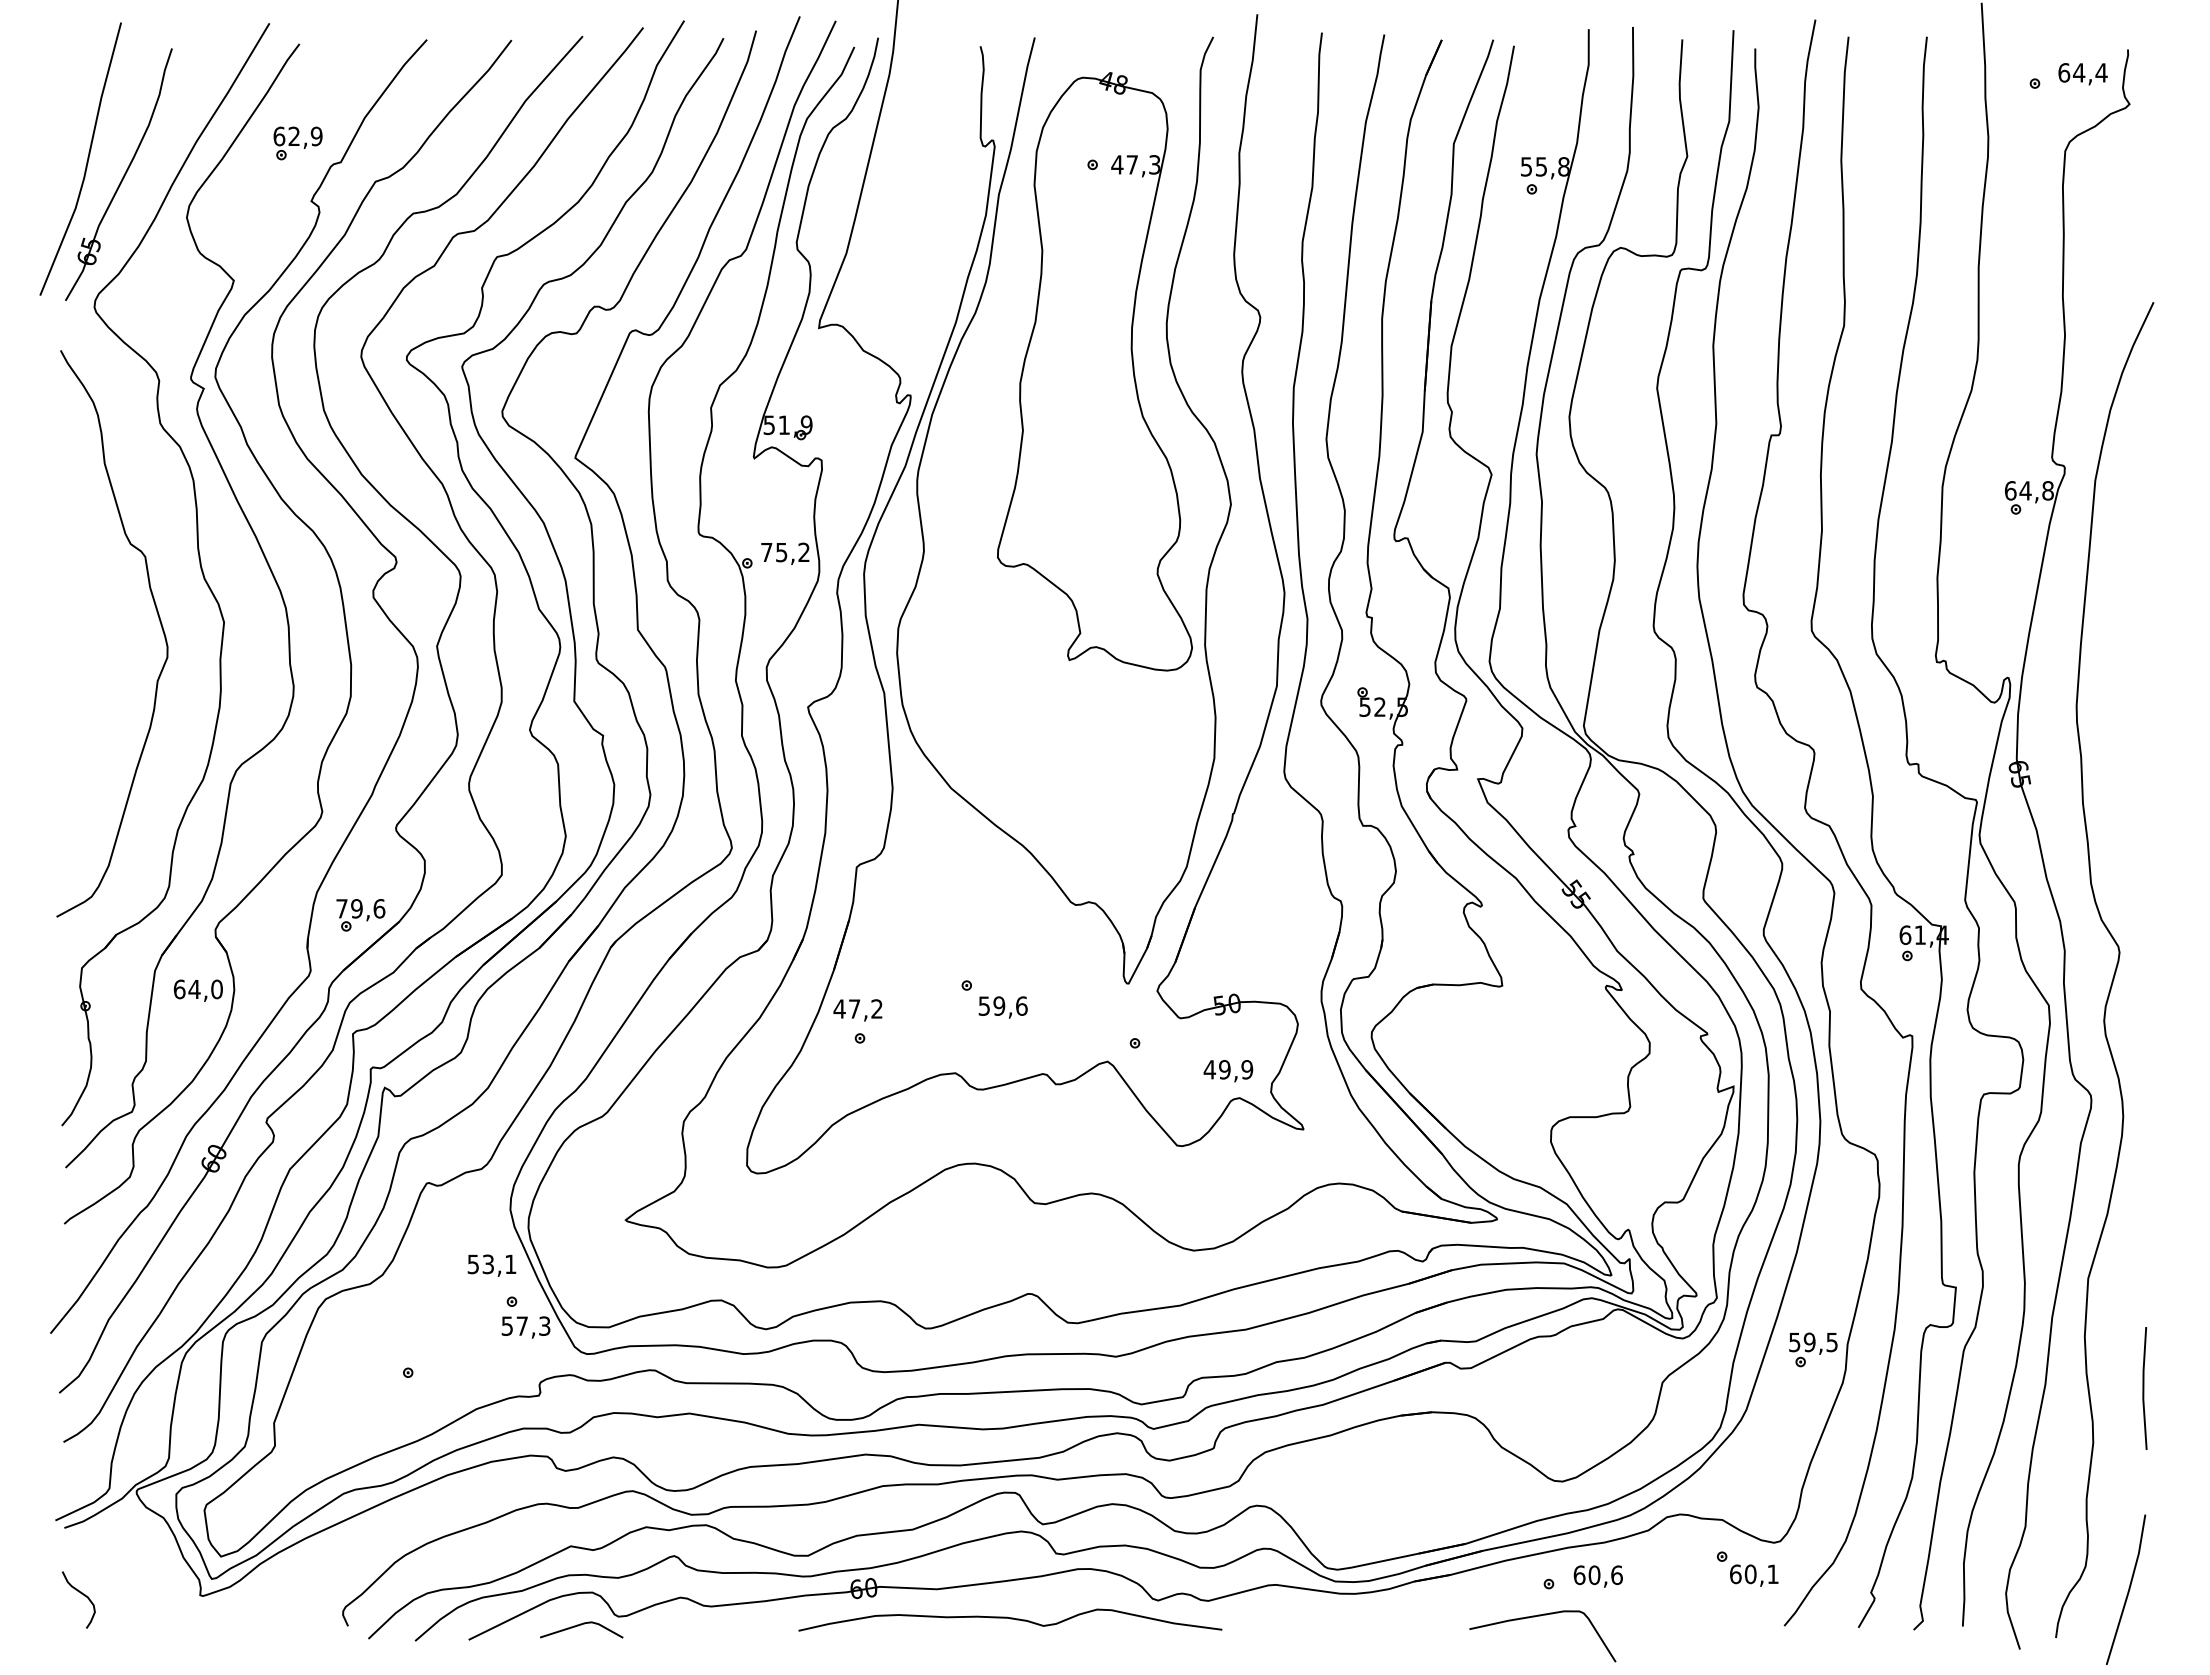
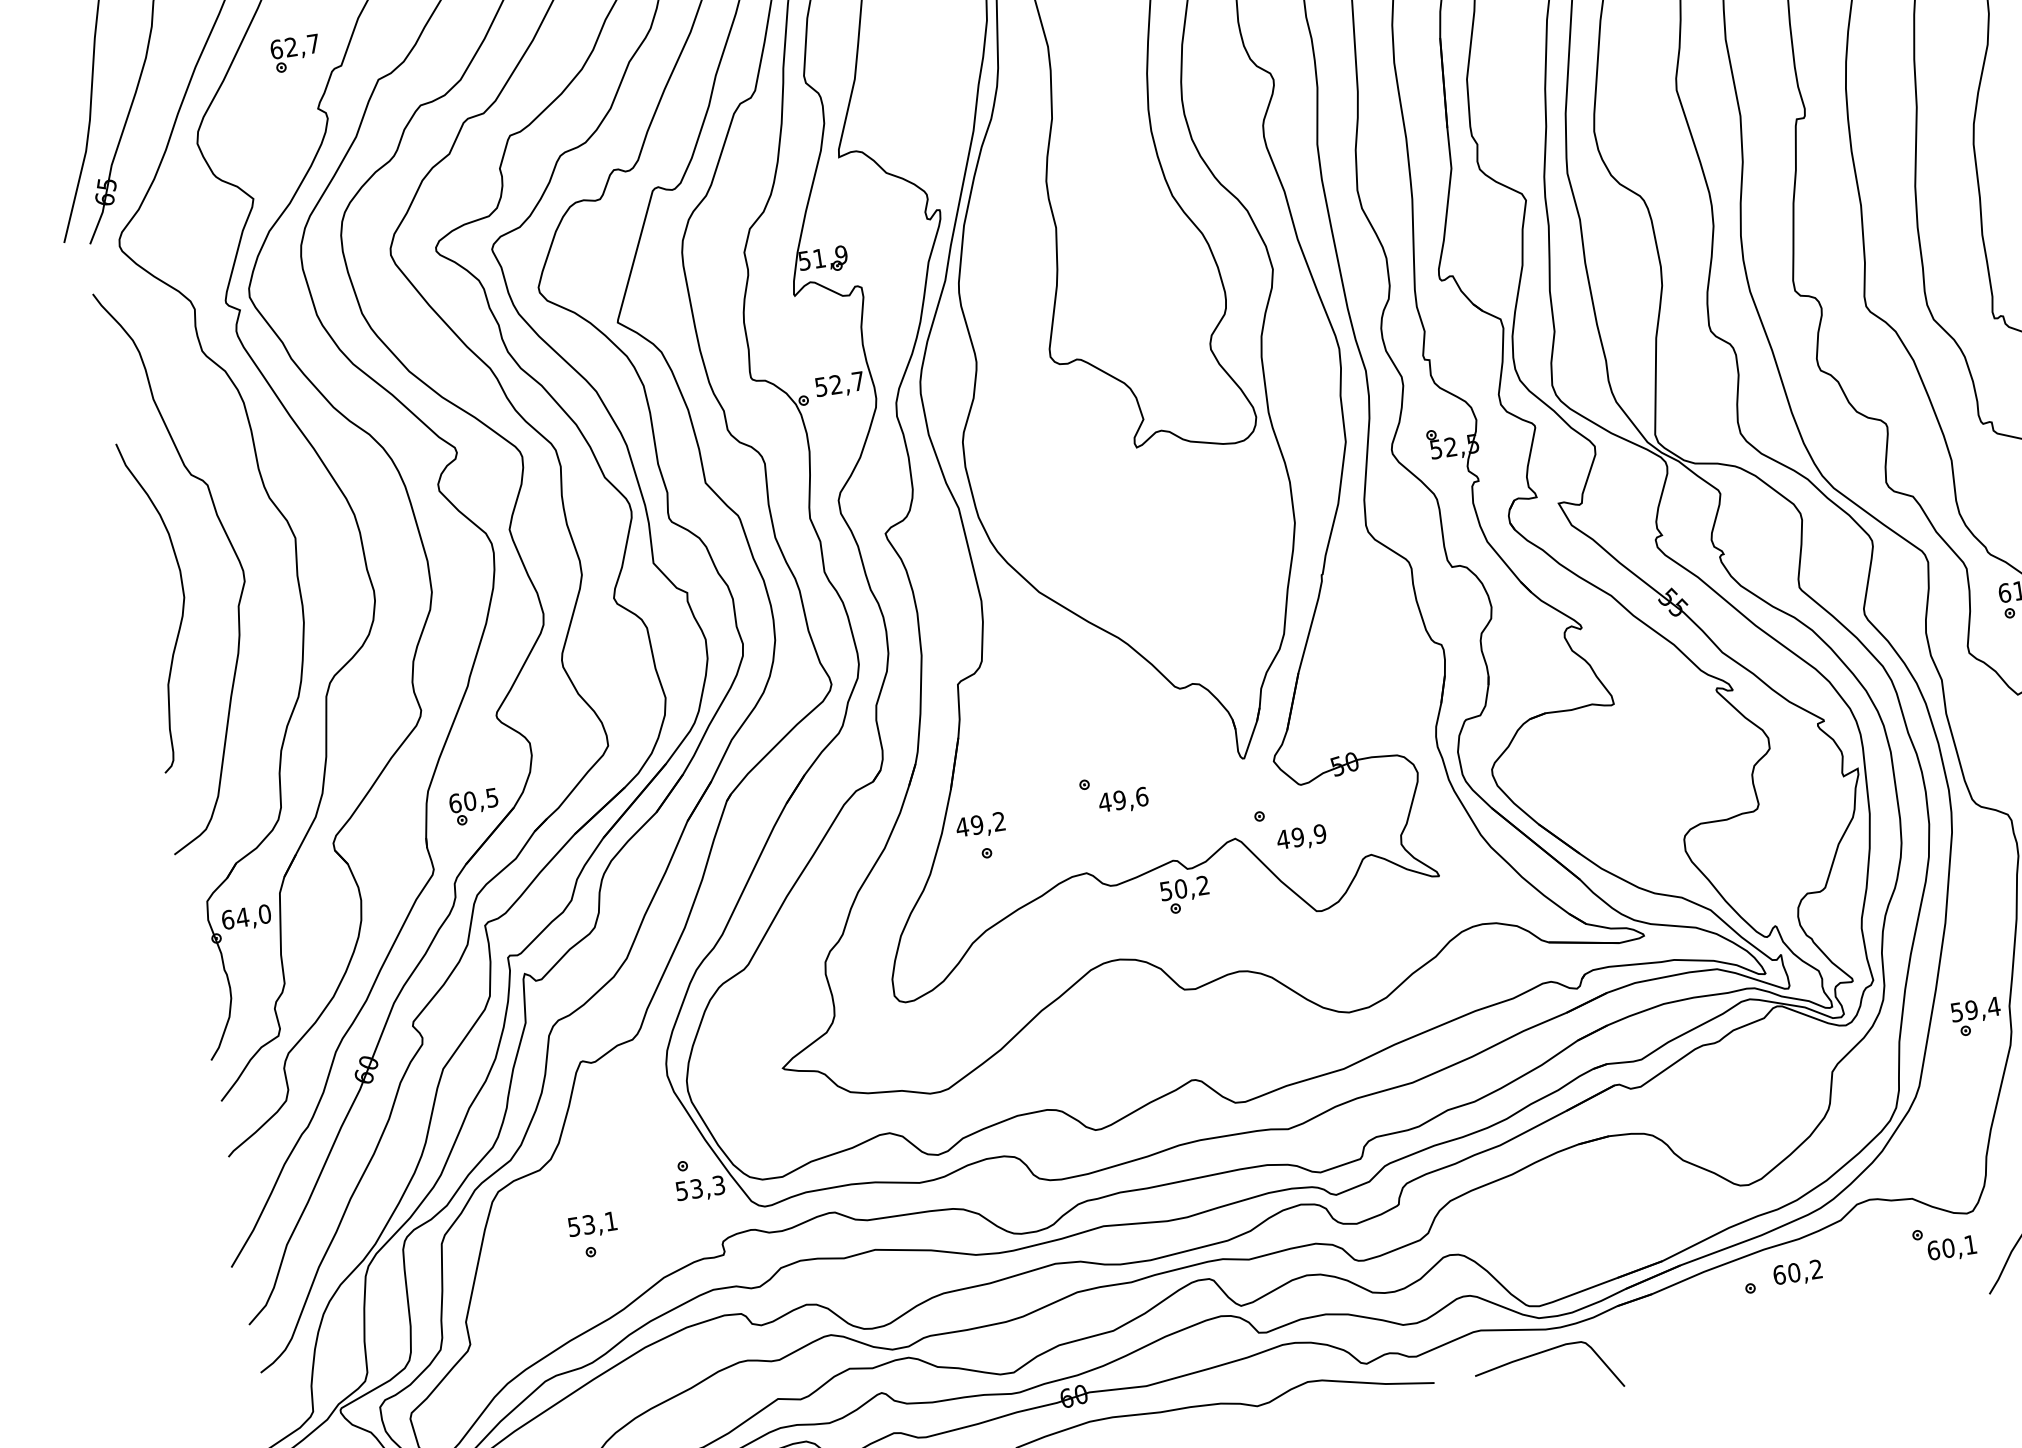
text: (316, 136) -> (313, 43), 62,9 -> 62,7
text: (785, 552) -> (839, 384), 75,2 -> 52,7
curve: (101, 674) -> (182, 608), added
text: (360, 908) -> (473, 800), 79,6 -> 60,5
text: (197, 990) -> (245, 918), moved
text: (984, 1005) -> (1105, 801), 59,6 -> 49,6
text: (854, 1008) -> (977, 824), 47,2 -> 49,2
text: (1228, 1071) -> (1301, 838), moved
part: (1049, 1109) -> (1185, 894), added
text: (491, 1265) -> (592, 1225), moved
text: (521, 1325) -> (695, 1188), 57,3 -> 53,3
text: (1832, 1342) -> (1994, 1006), 59,5 -> 59,4
text: (1616, 1575) -> (1816, 1269), 60,6 -> 60,2
curve: (1541, 1616) -> (1544, 1352), moved

